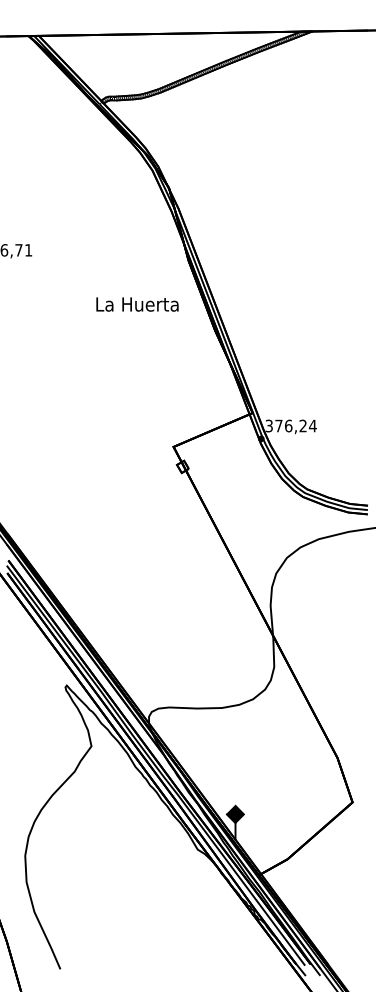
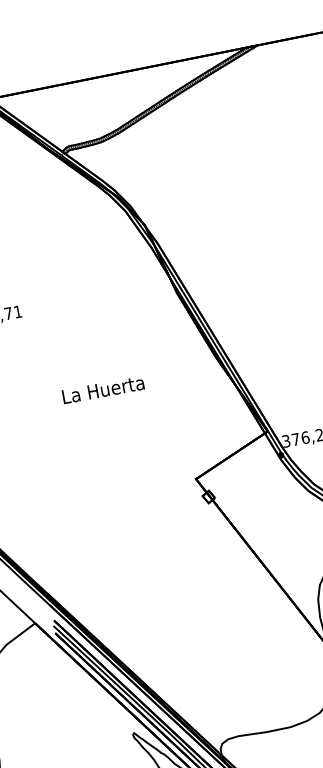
text: (137, 304) -> (103, 389), moved

